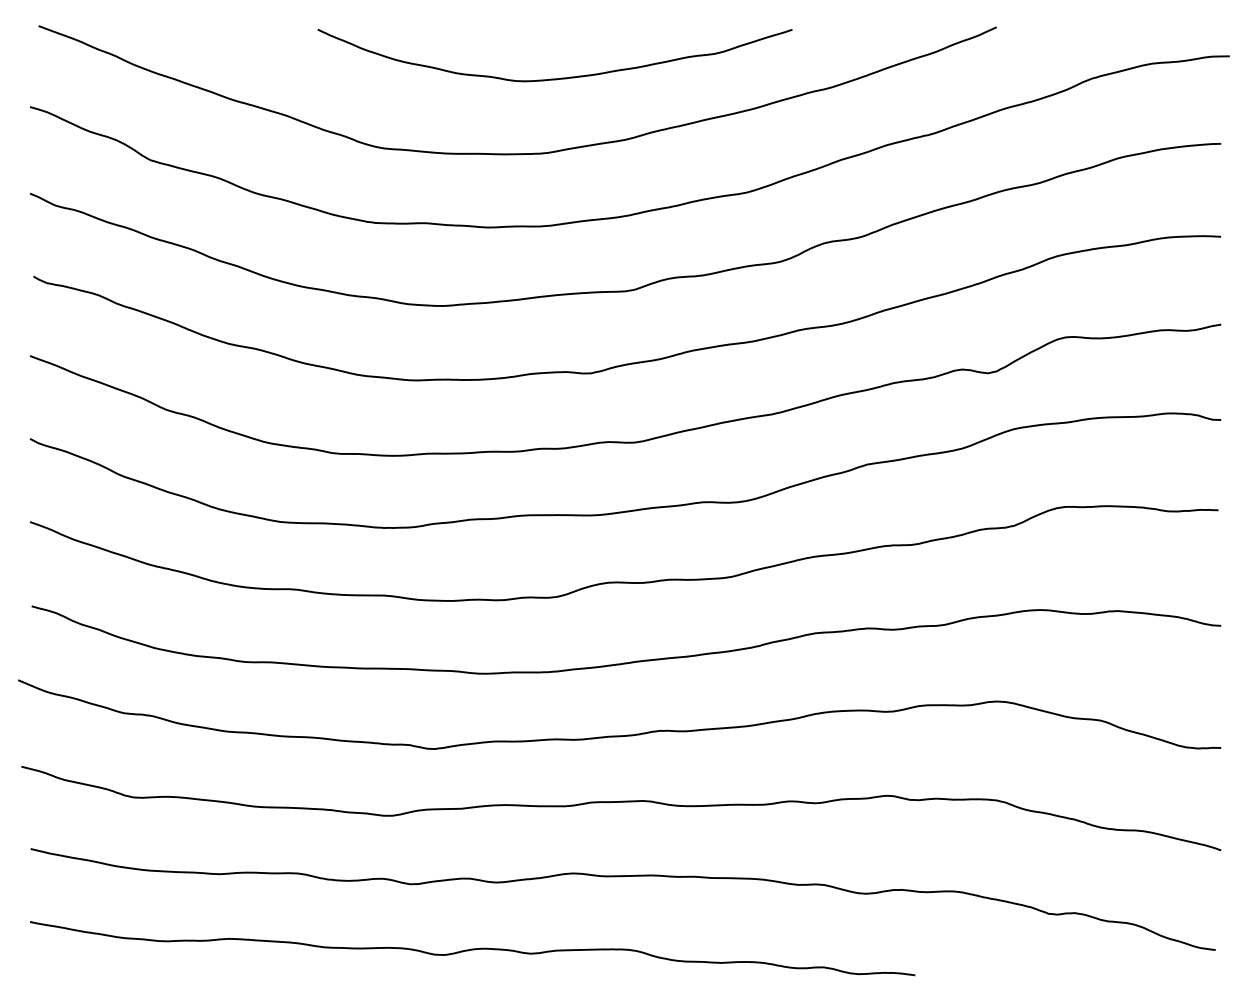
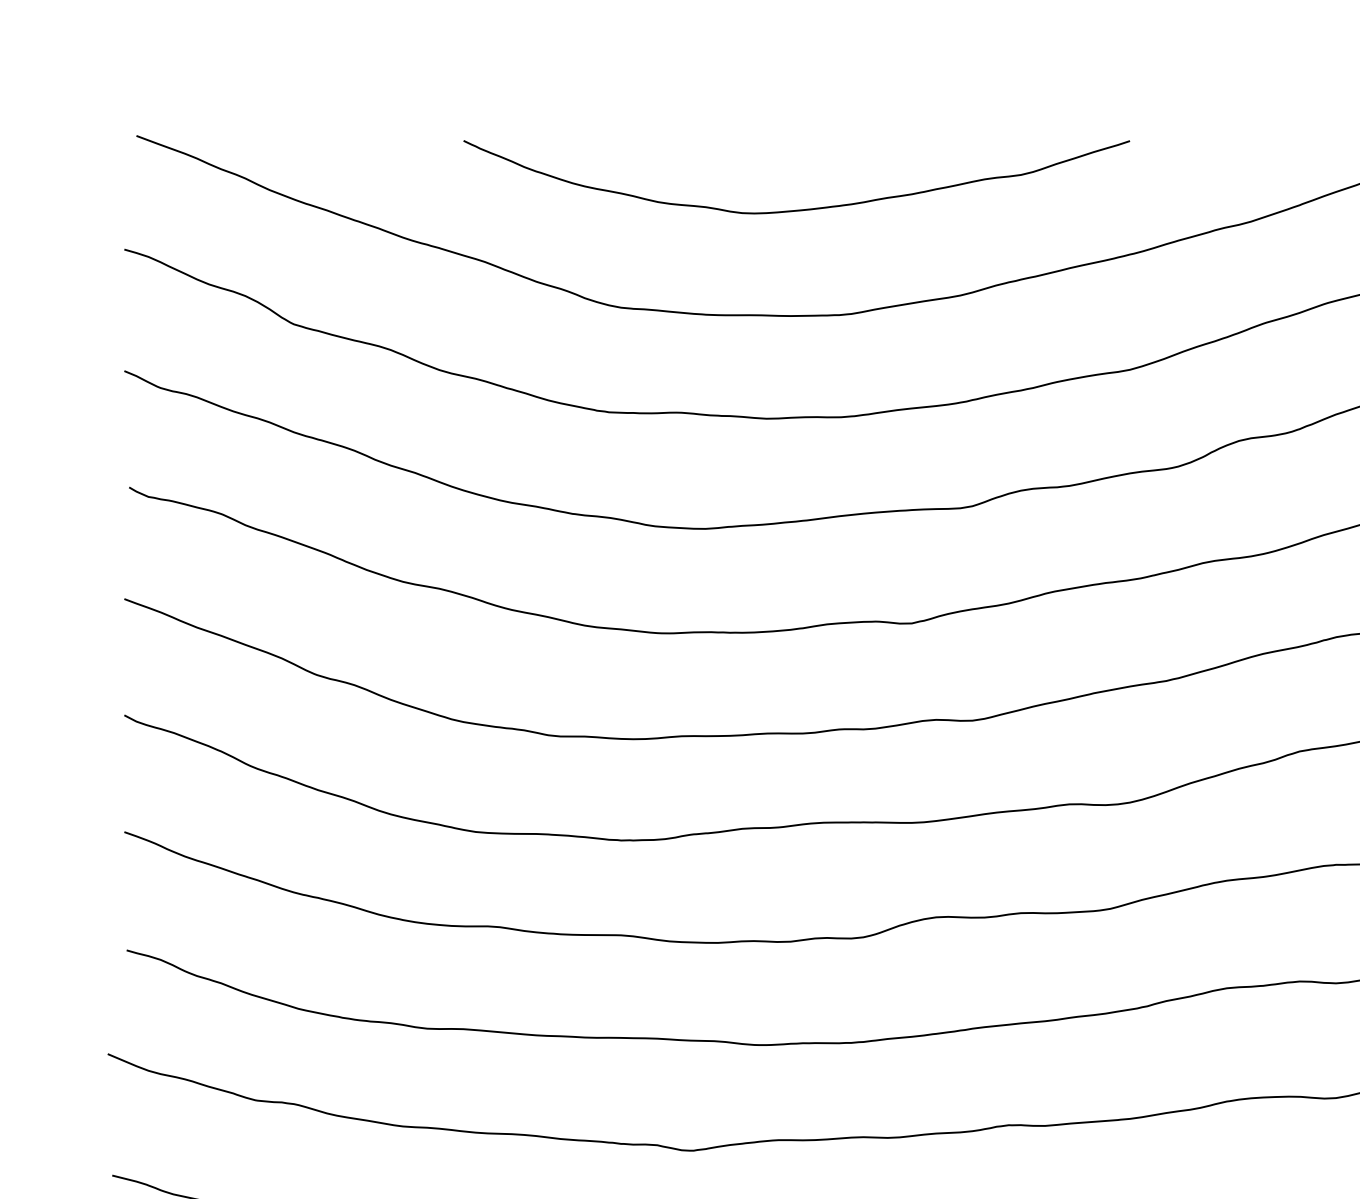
curve: (554, 78) -> (795, 209), moved

